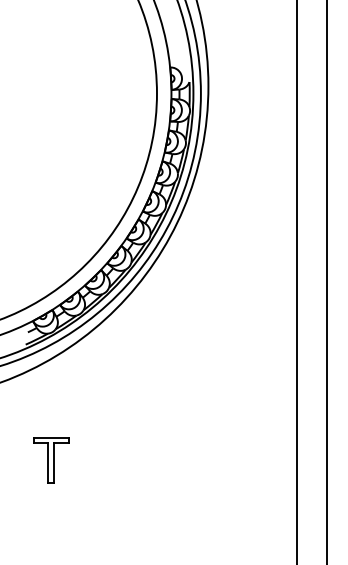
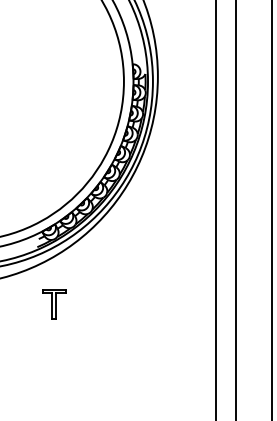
part: (51, 460) -> (54, 304), moved

